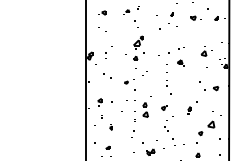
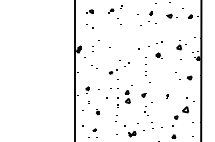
part: (138, 47) -> (121, 41), removed
part: (192, 107) -> (169, 94), size x0.6

